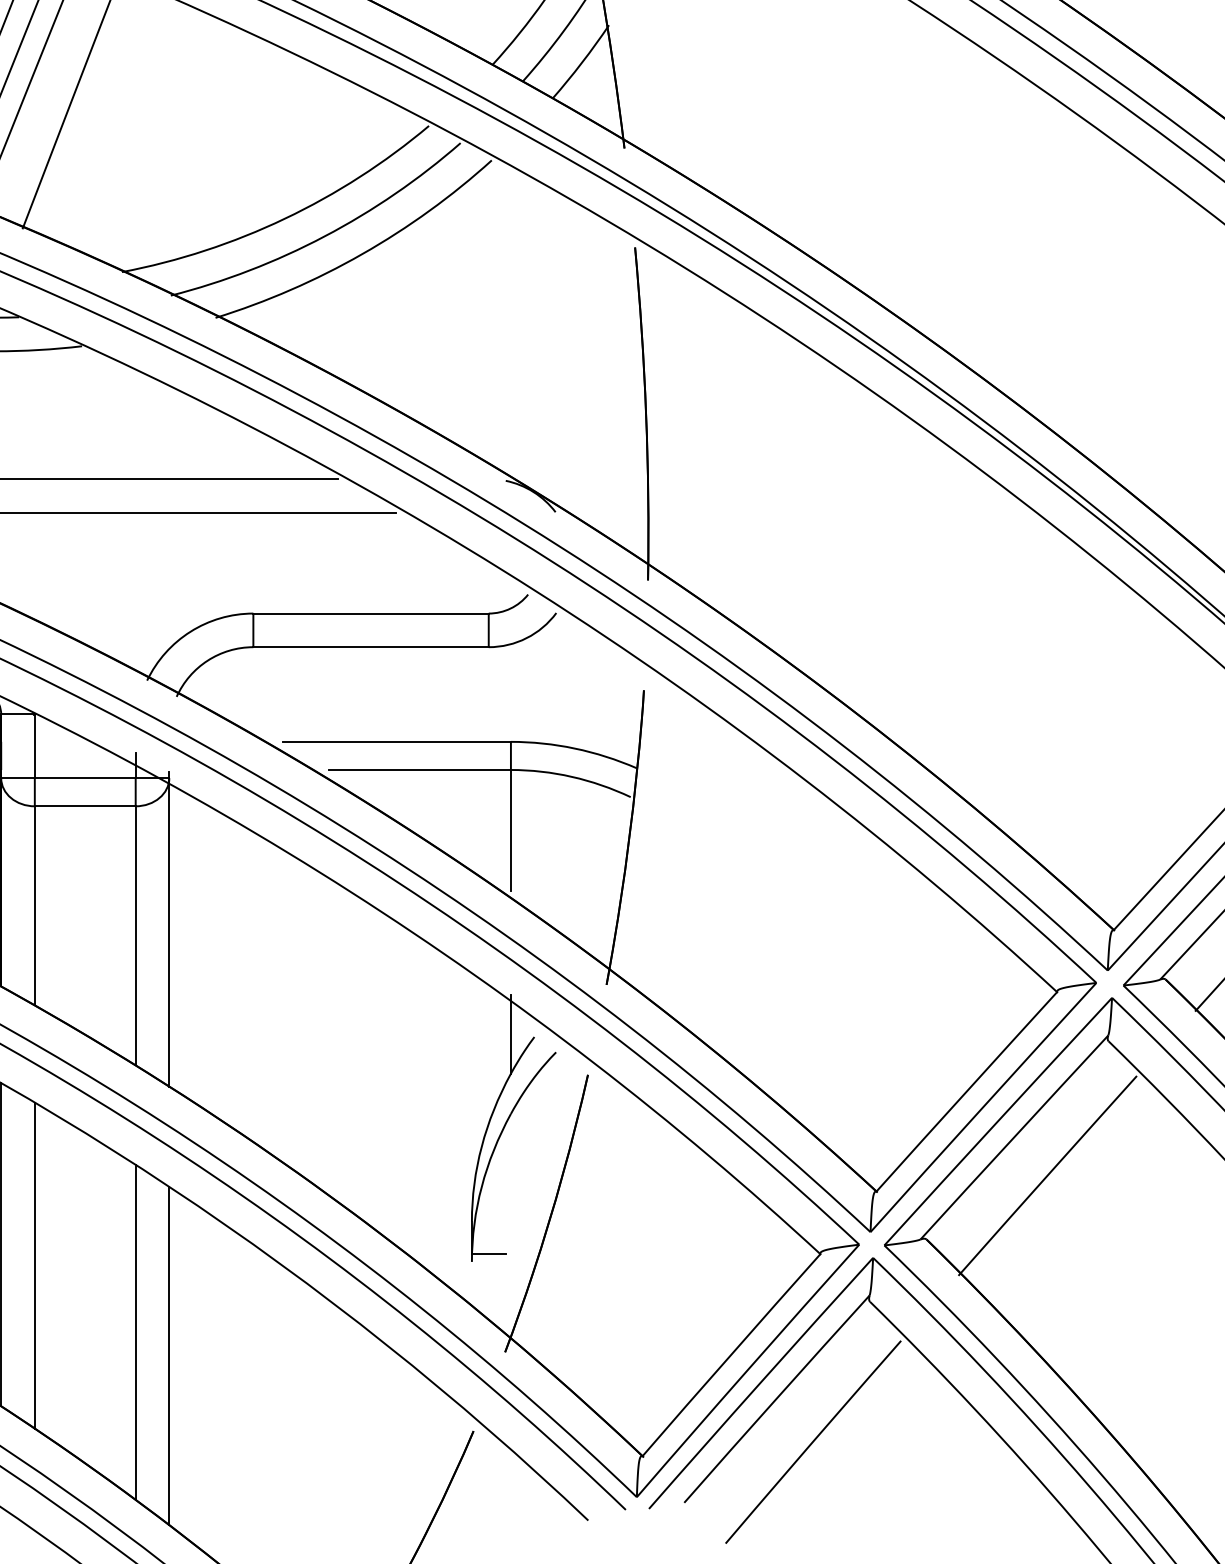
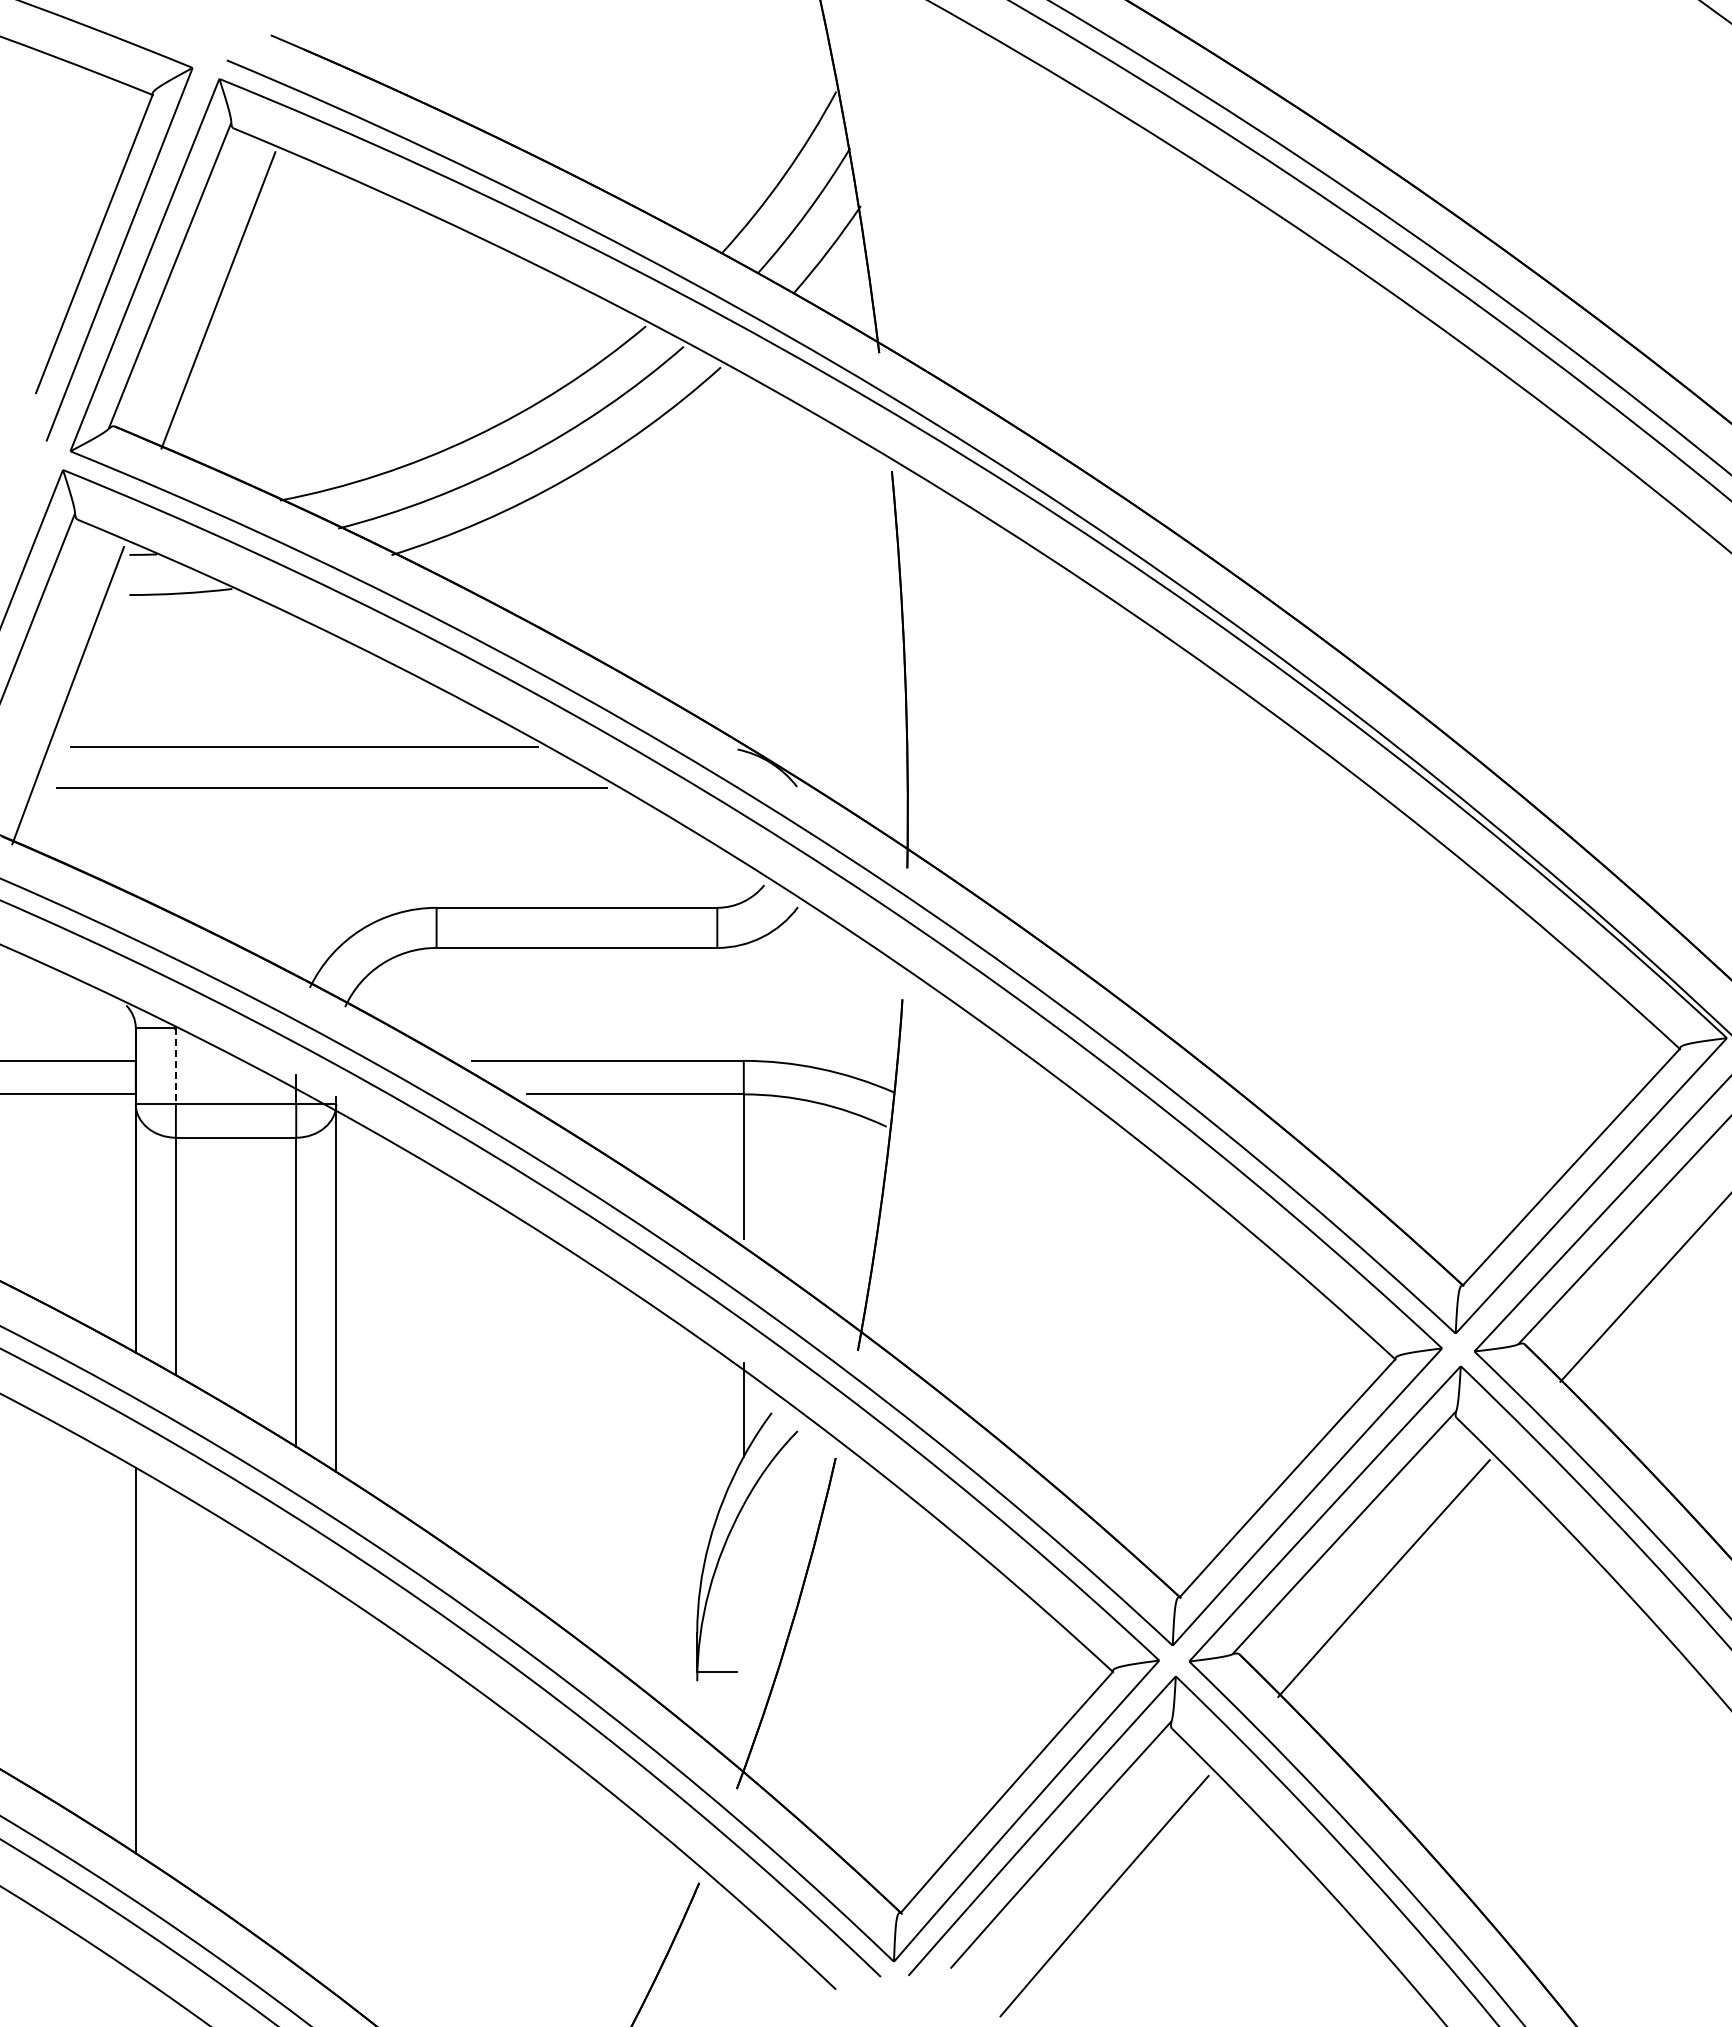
line: (34, 746) -> (175, 1066), solid -> dashed
line: (34, 1265) -> (175, 1685), removed
line: (135, 1331) -> (296, 1764), removed
line: (169, 1356) -> (336, 1793), removed

